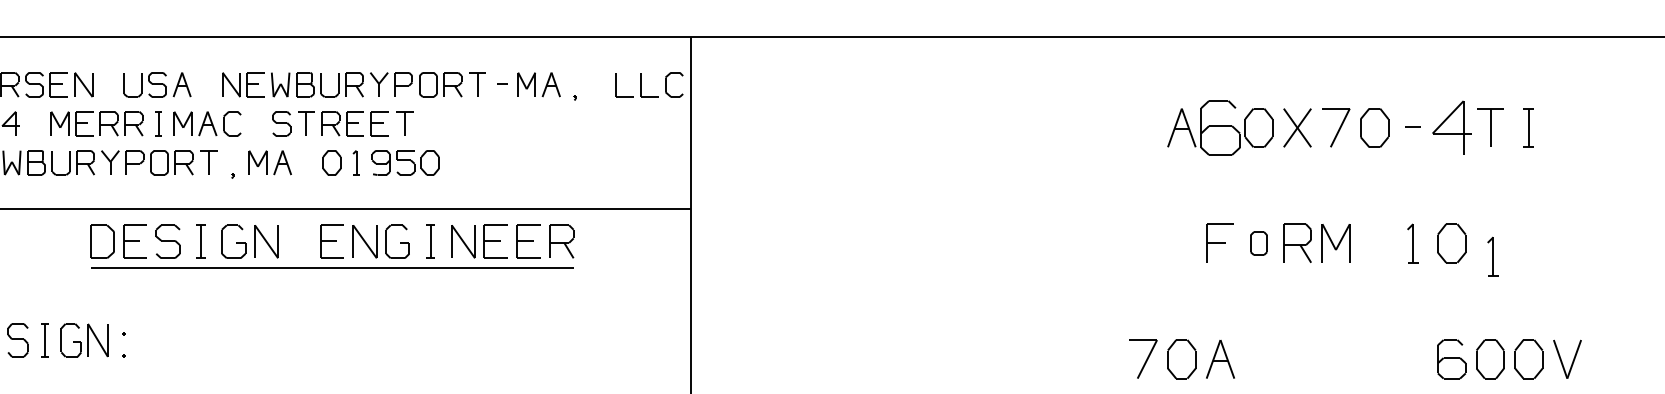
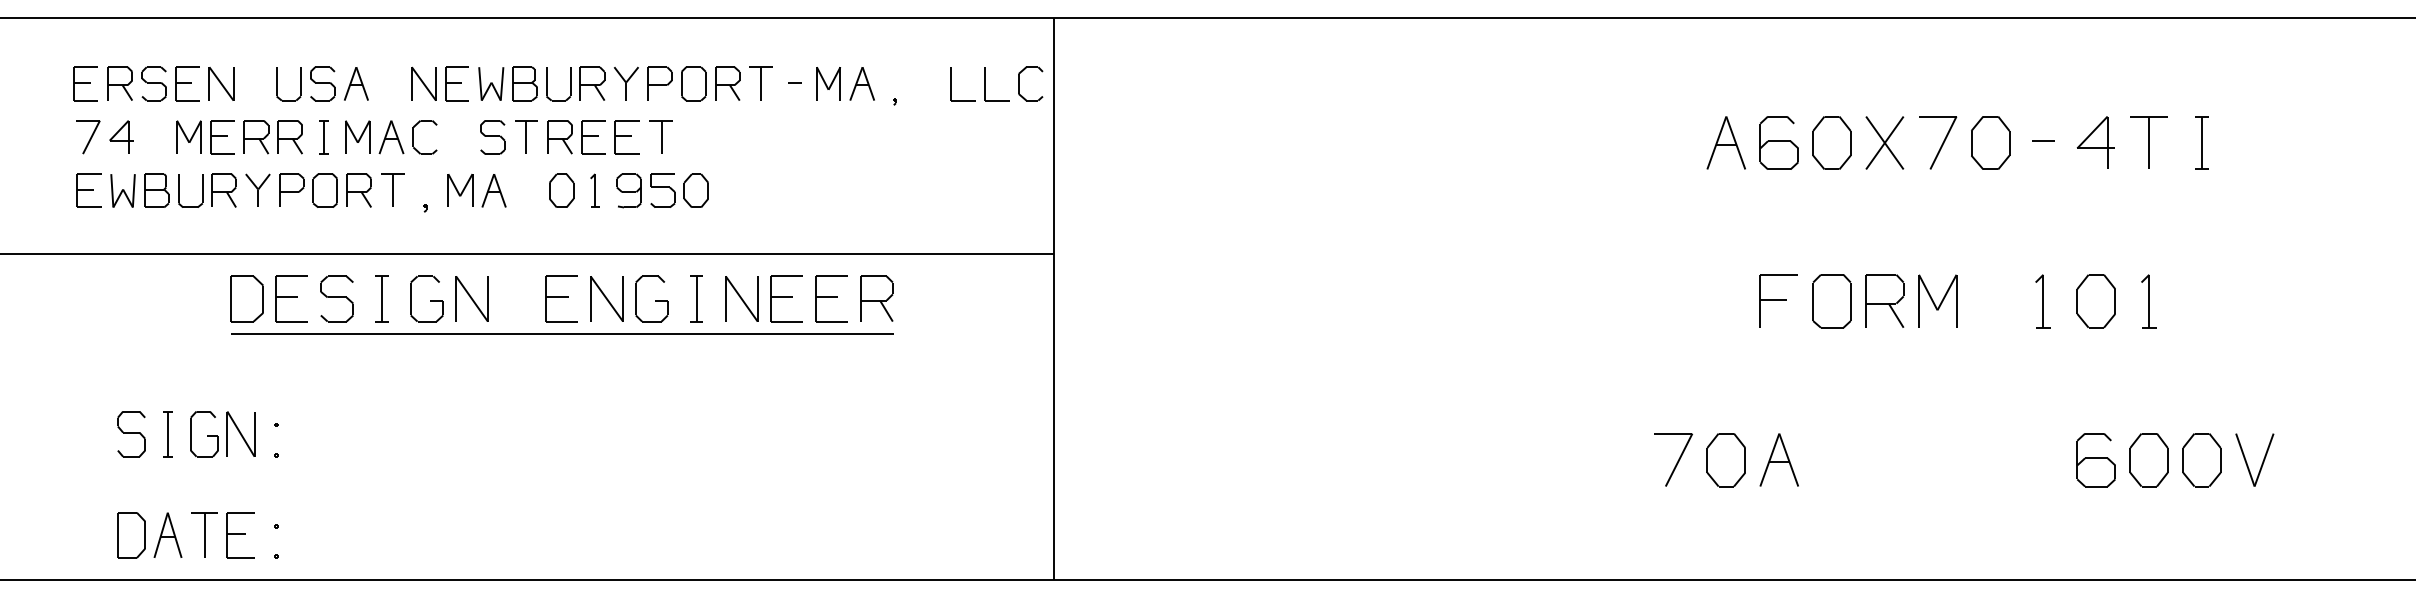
part: (1219, 127) -> (1778, 142), size x0.71
part: (1451, 127) -> (2095, 142), size x0.71
part: (1258, 243) -> (1831, 301), size x1.67
part: (1492, 256) -> (2148, 301), moved

